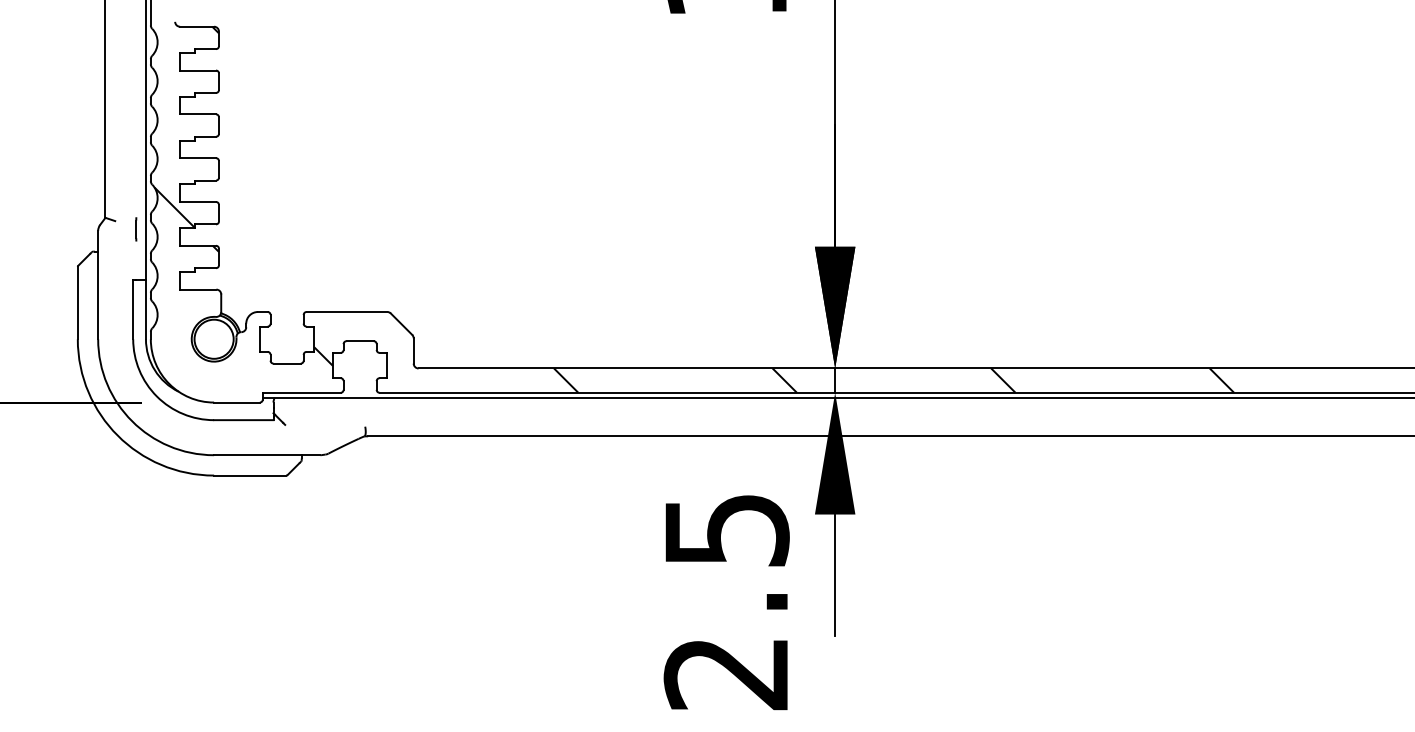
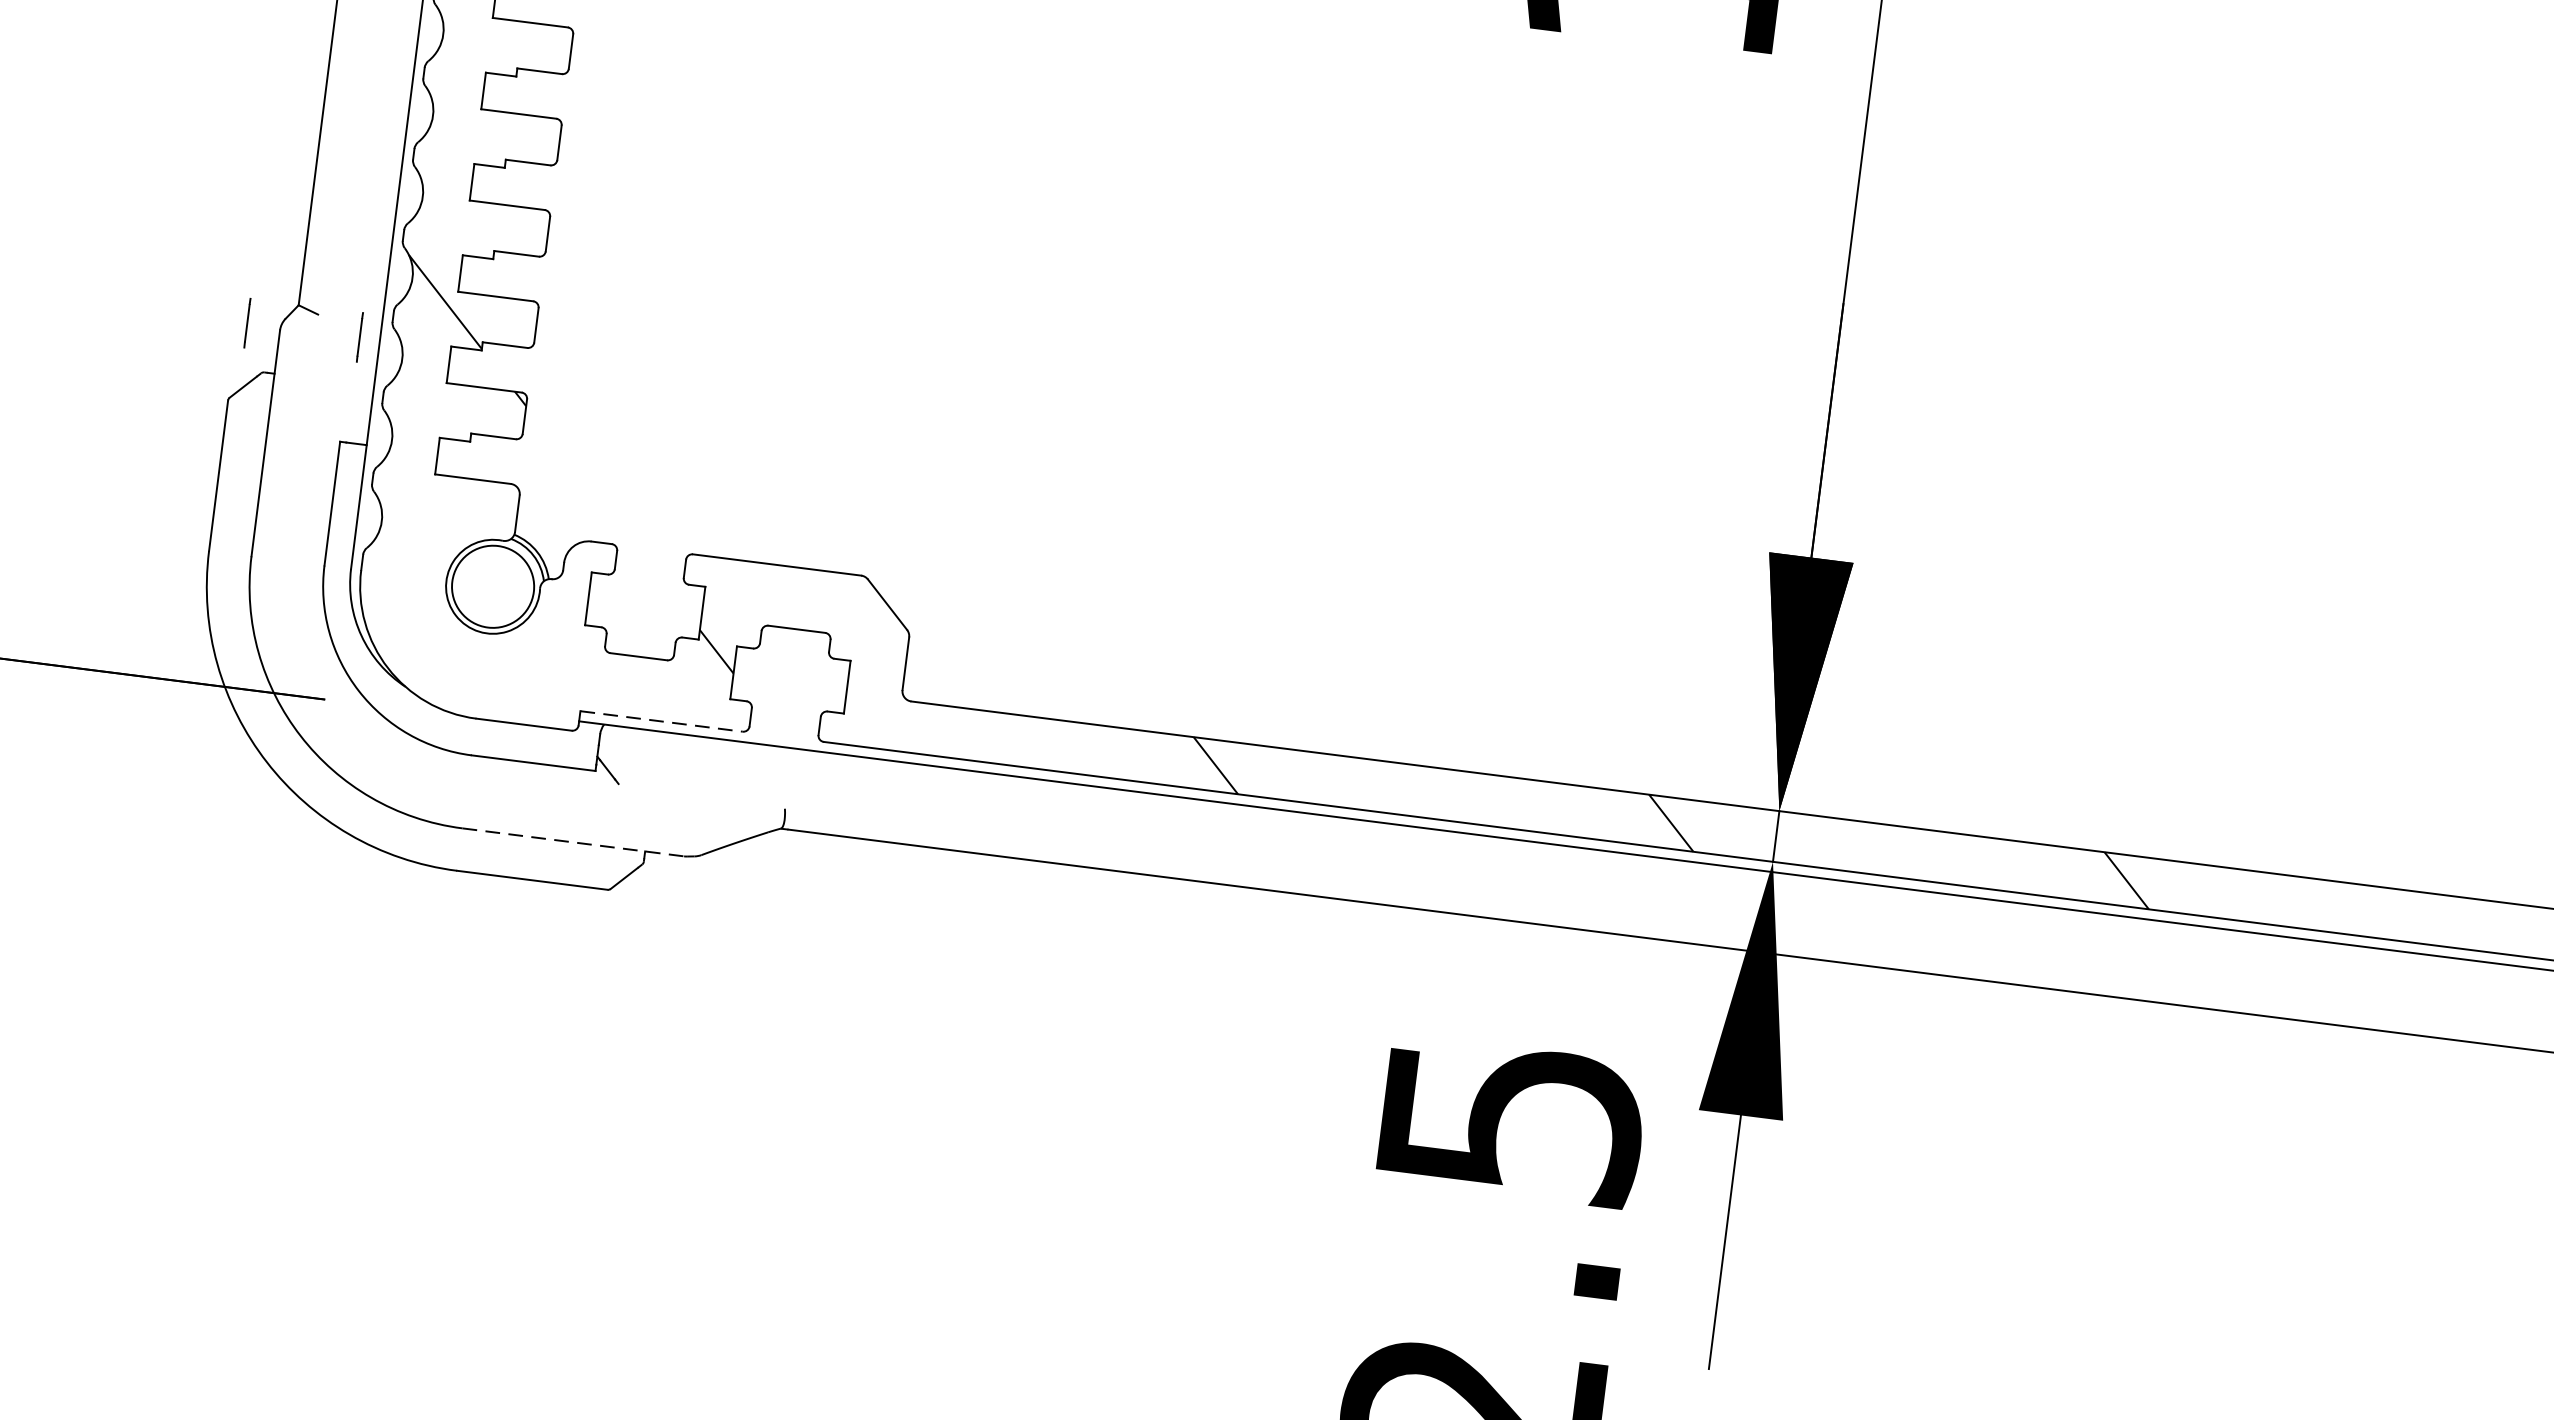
line: (82, 229) -> (247, 323), added
line: (301, 392) -> (661, 720), solid -> dashed
line: (267, 455) -> (573, 843), solid -> dashed

